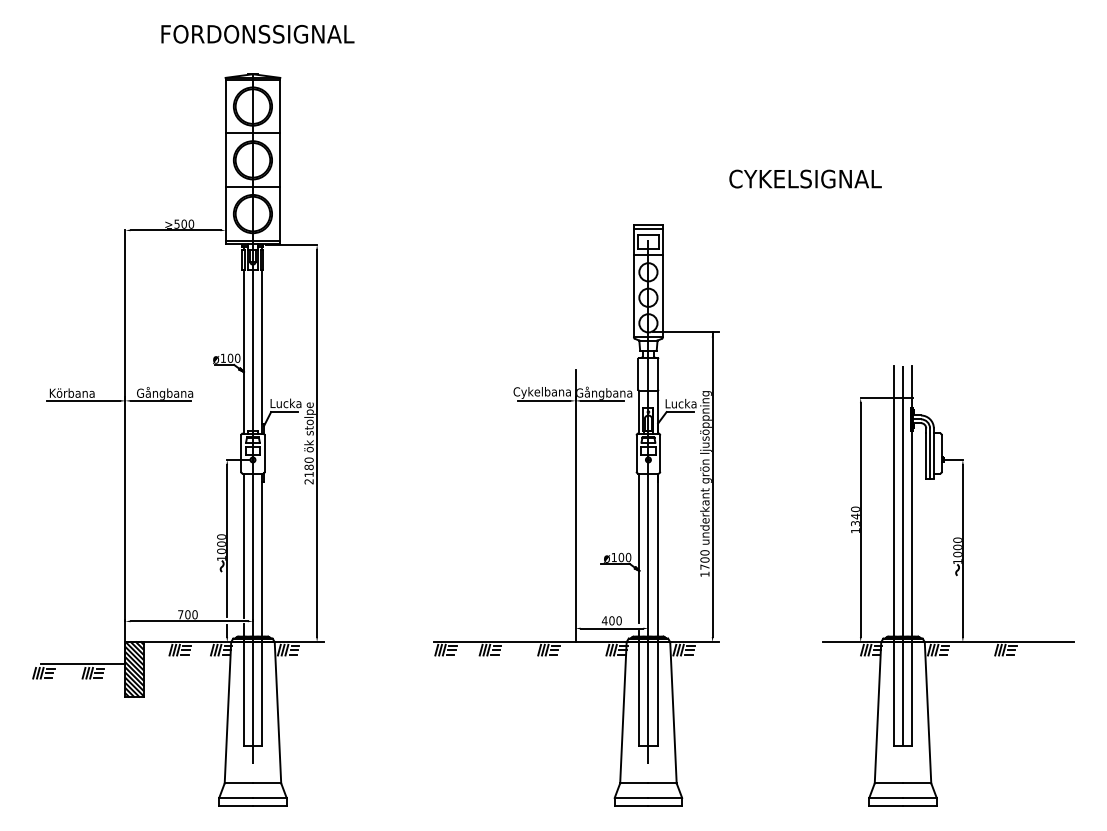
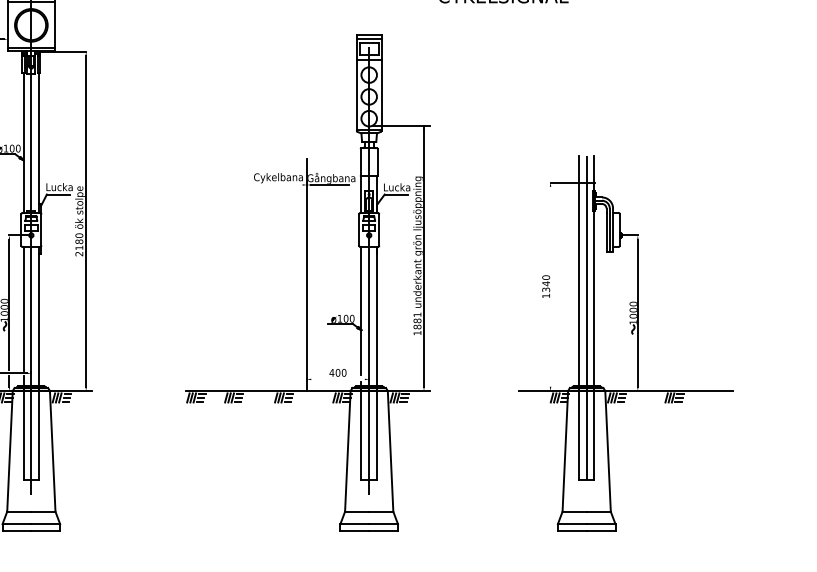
line: (544, 400) -> (280, 184), removed
line: (860, 520) -> (550, 287), removed
text: (704, 559) -> (417, 320), 1700 -> 1881
line: (611, 628) -> (337, 379), removed

